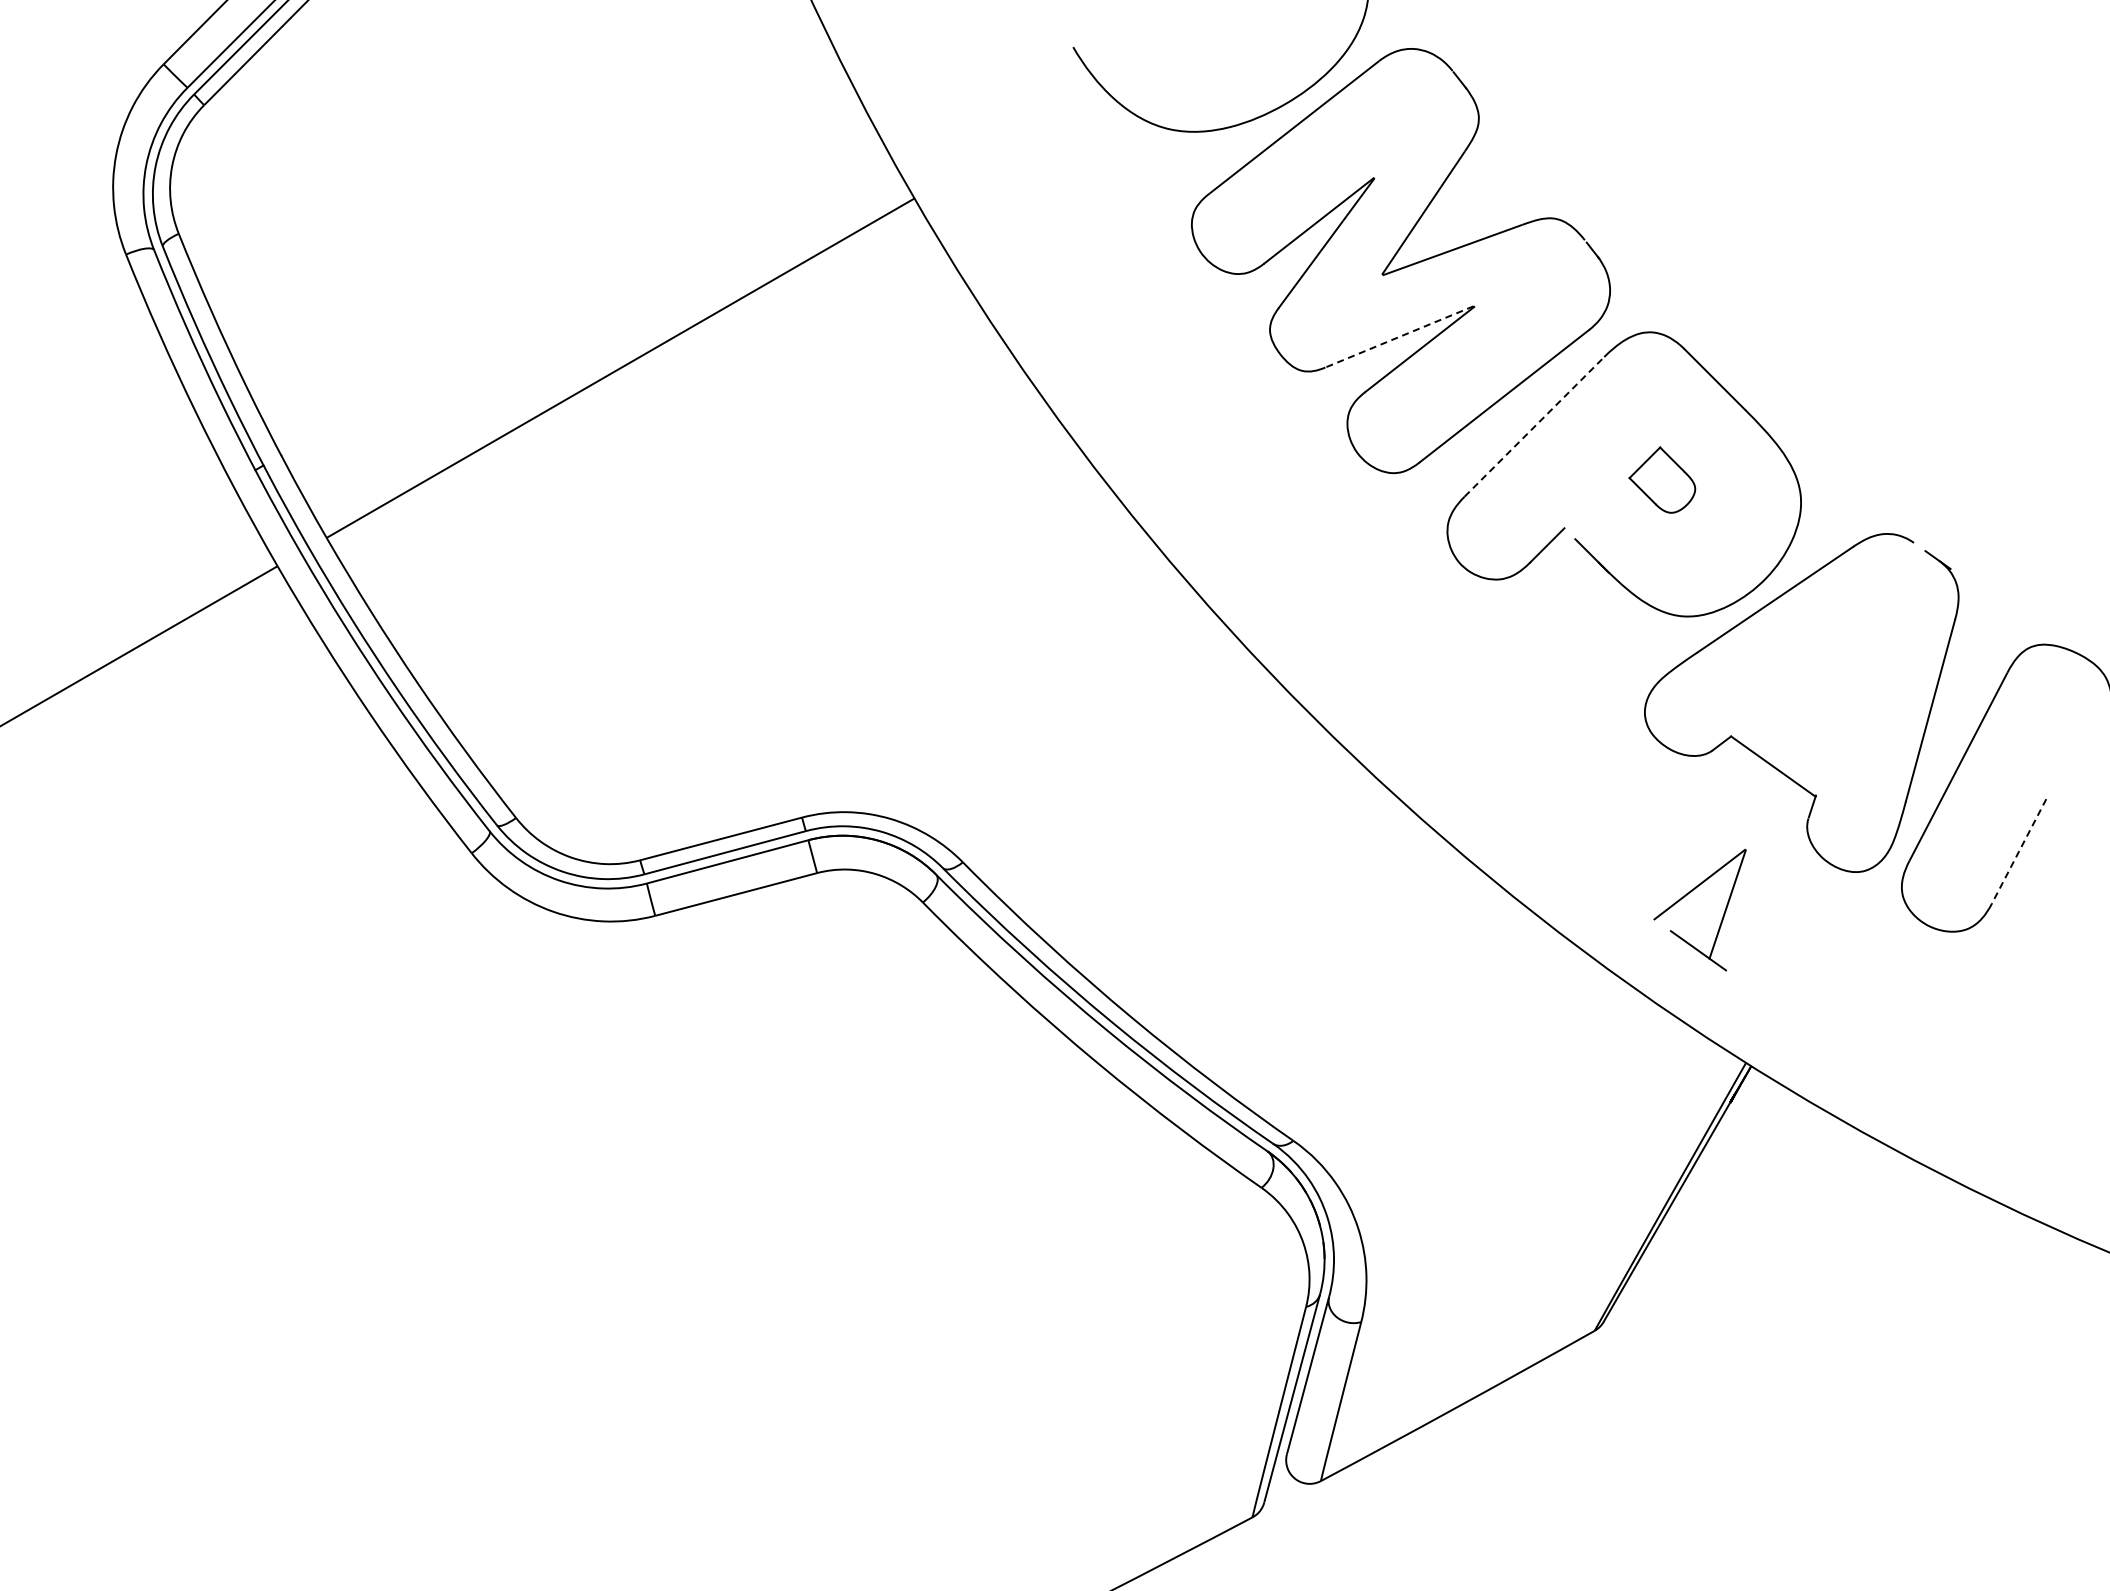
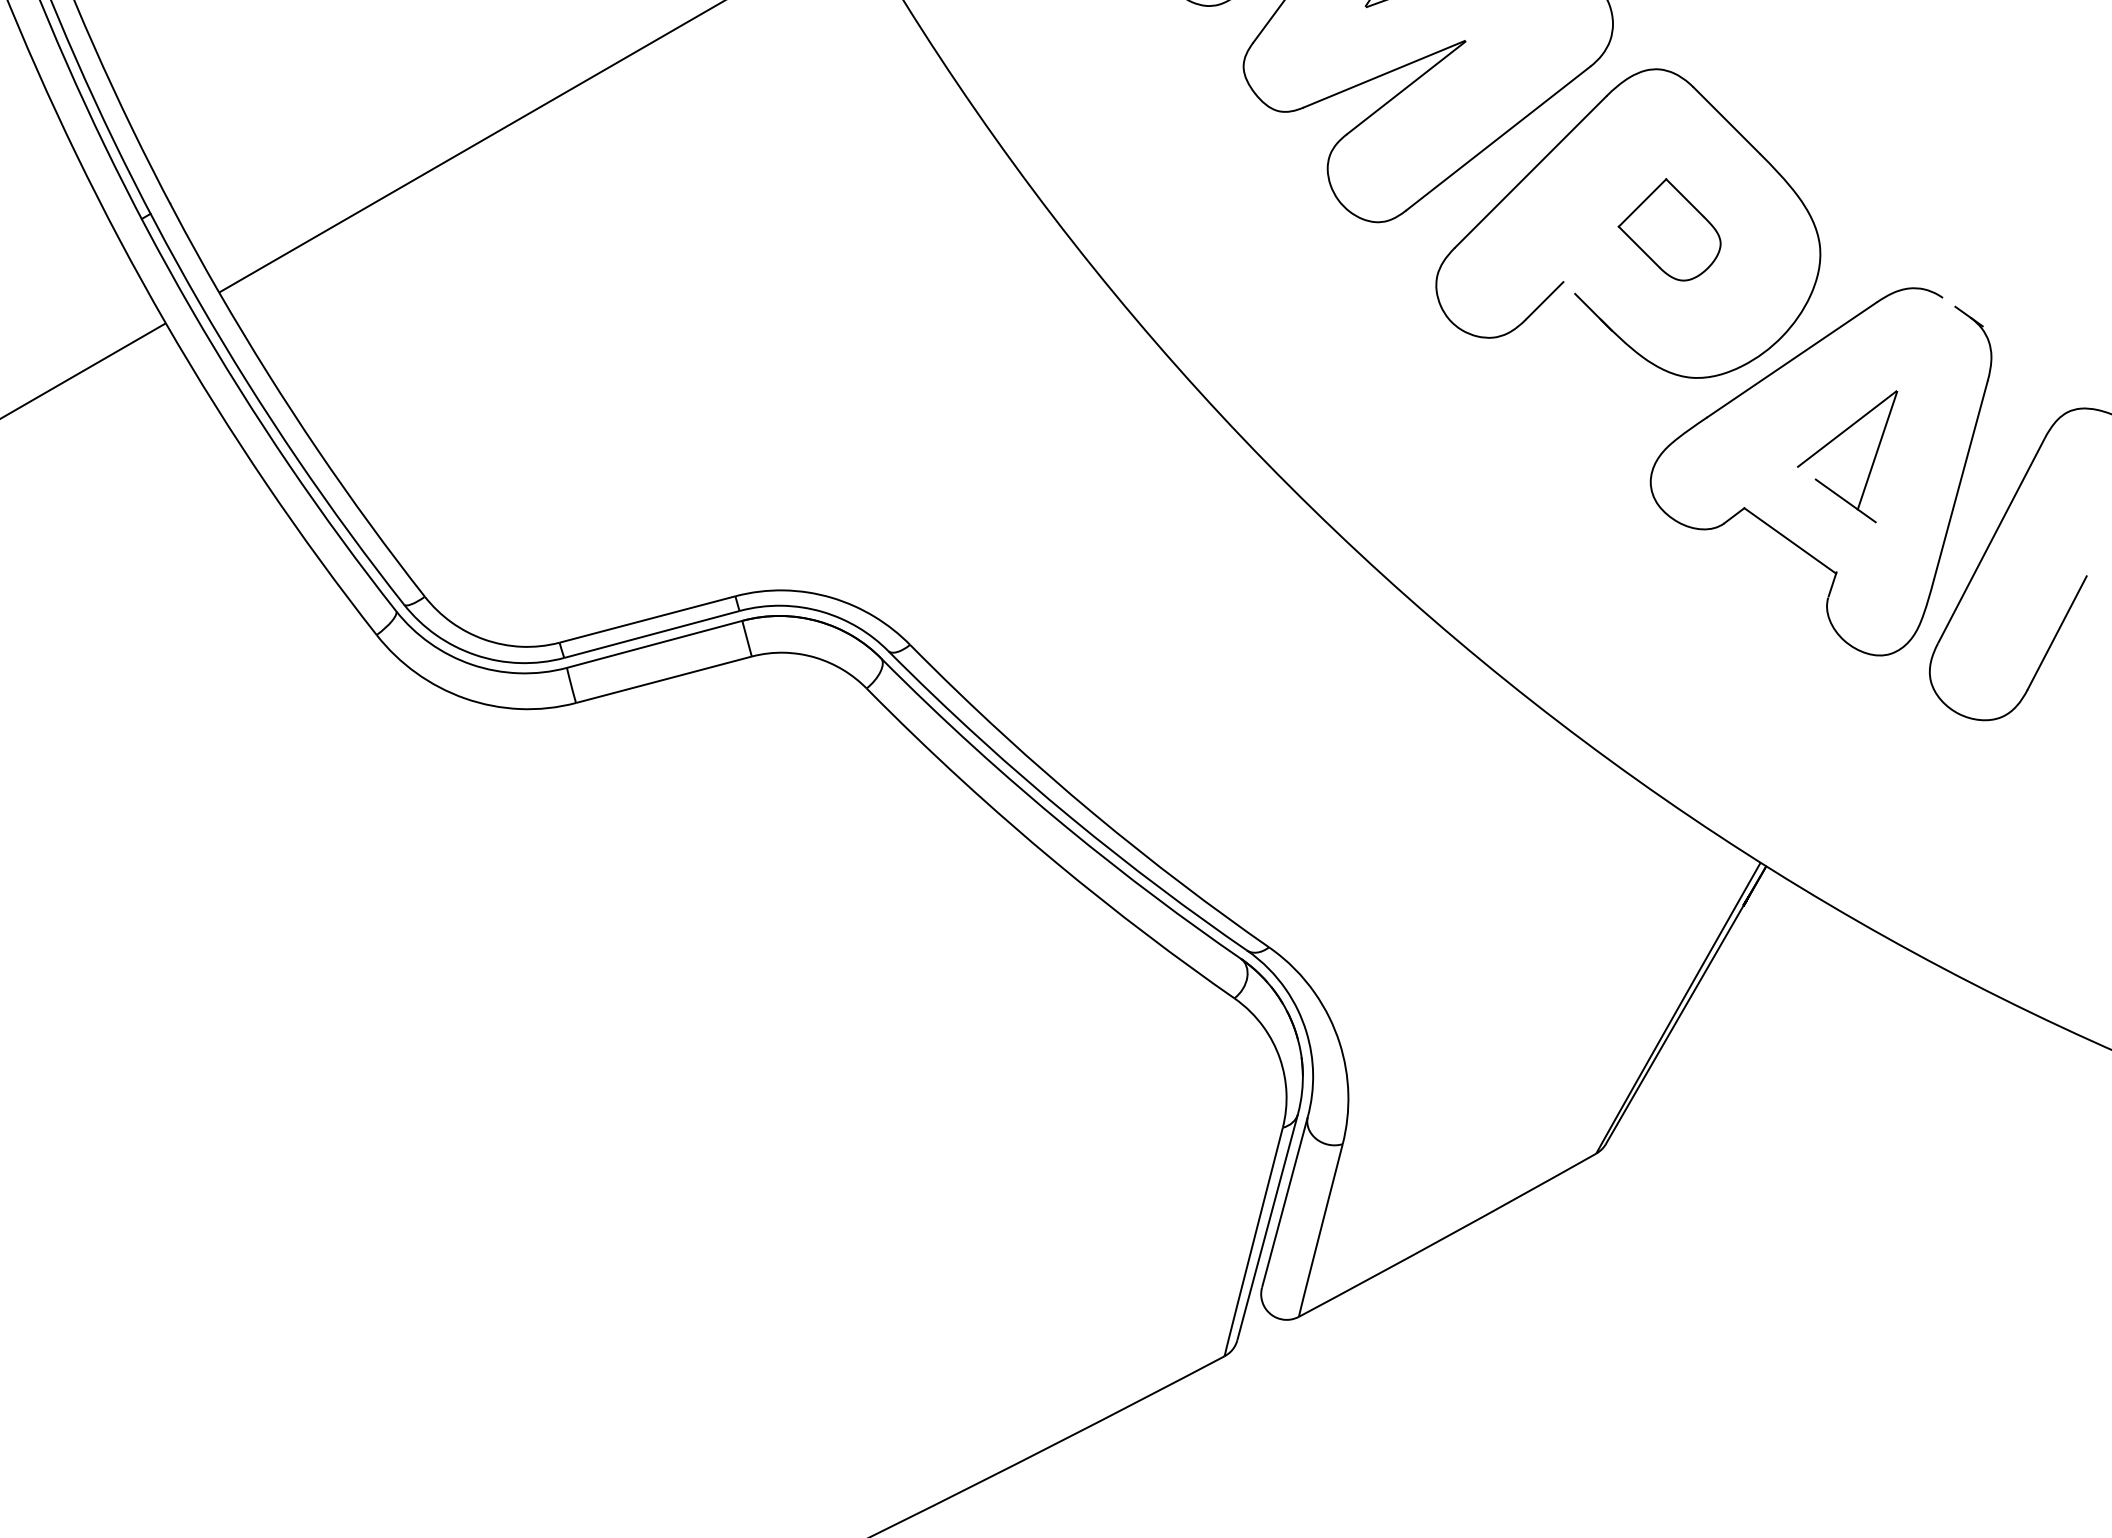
line: (1399, 337) -> (1384, 74), dashed -> solid
line: (1534, 426) -> (1530, 171), dashed -> solid
part: (1662, 479) -> (1669, 229), size x1.43
line: (2019, 851) -> (2057, 633), dashed -> solid
part: (1686, 896) -> (1832, 441), moved

